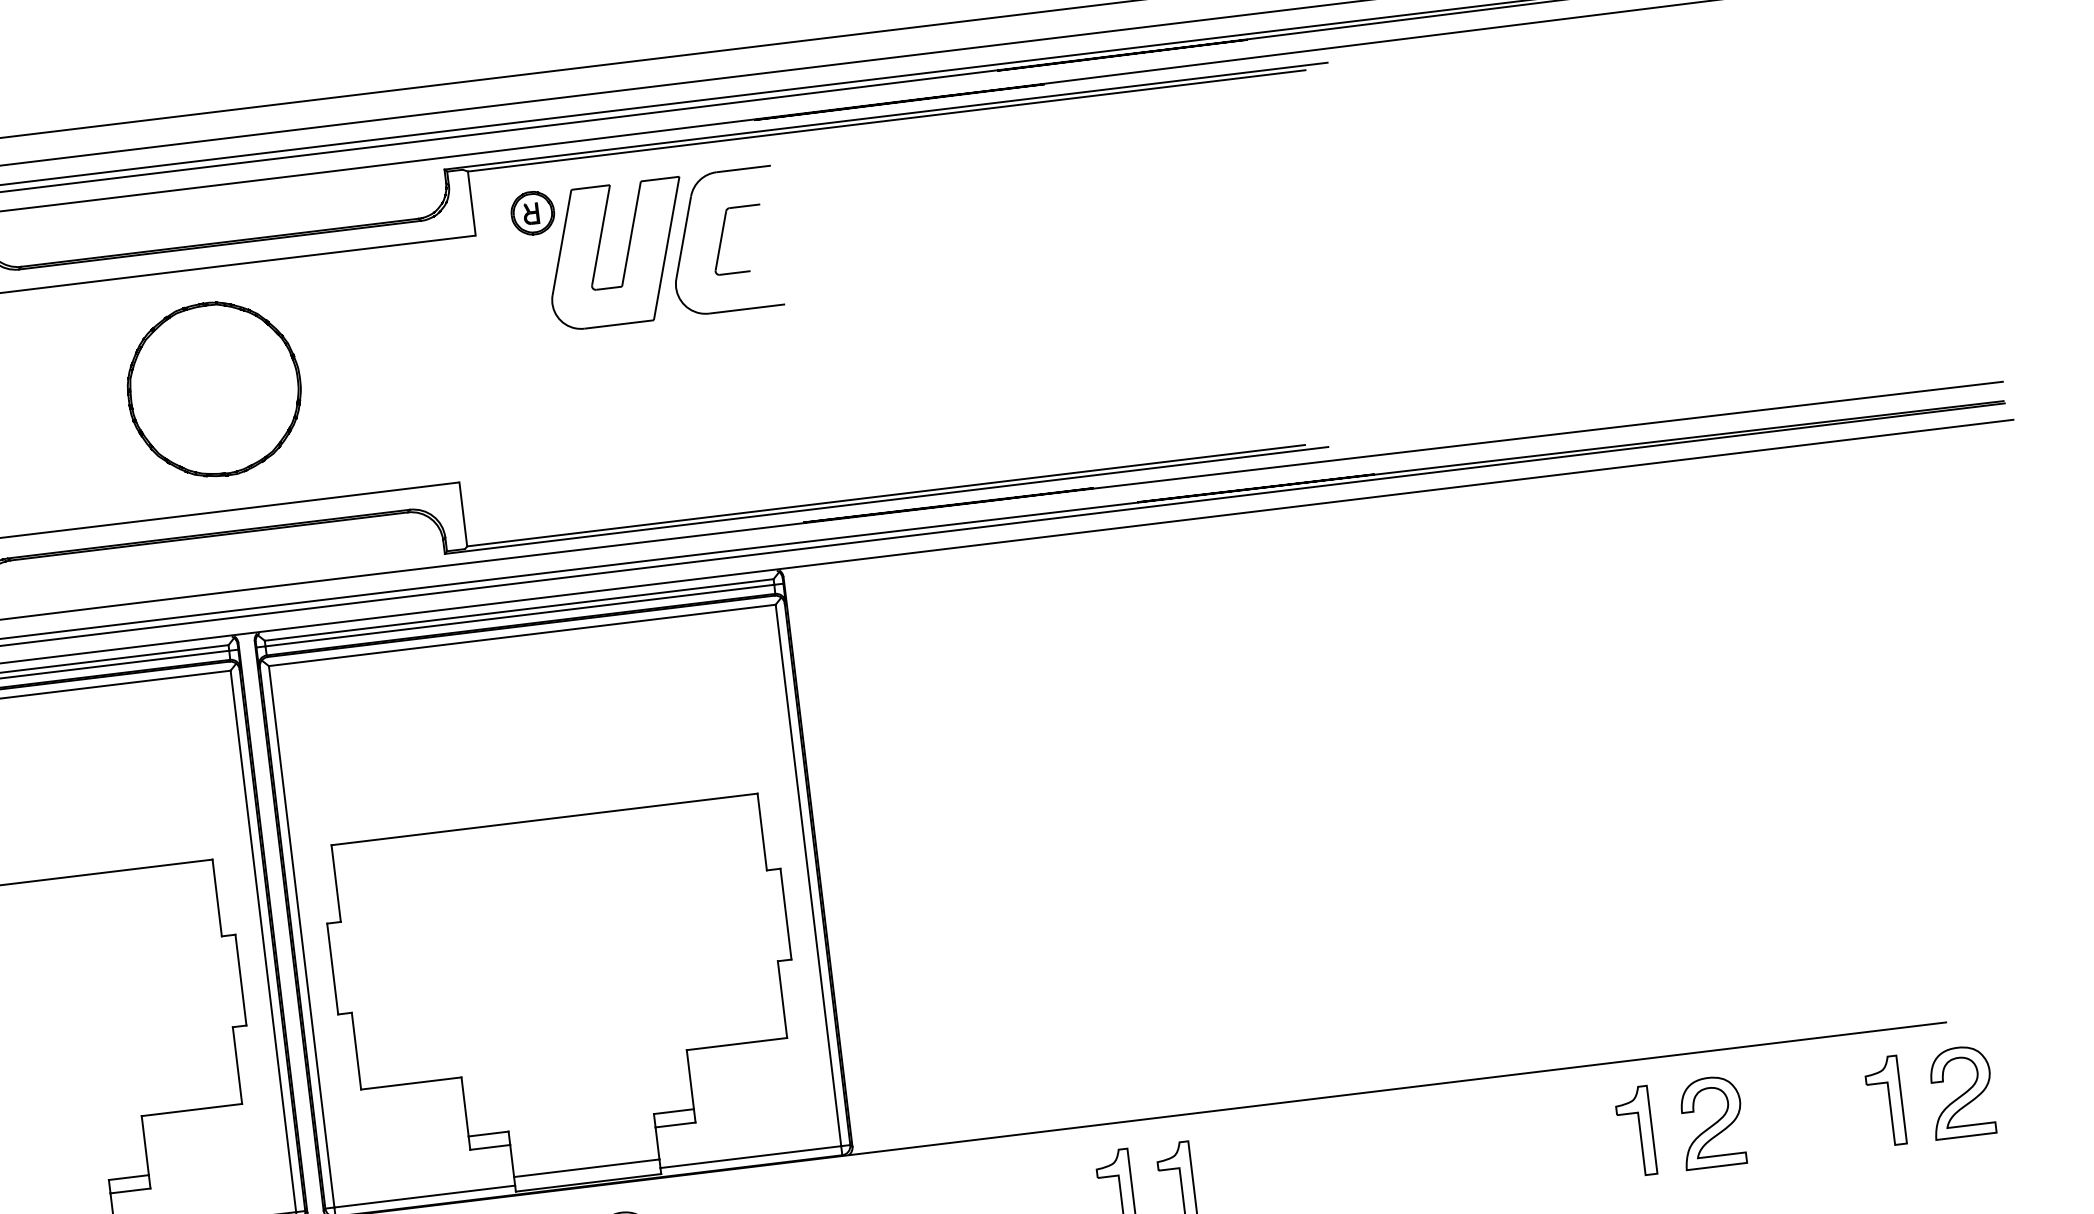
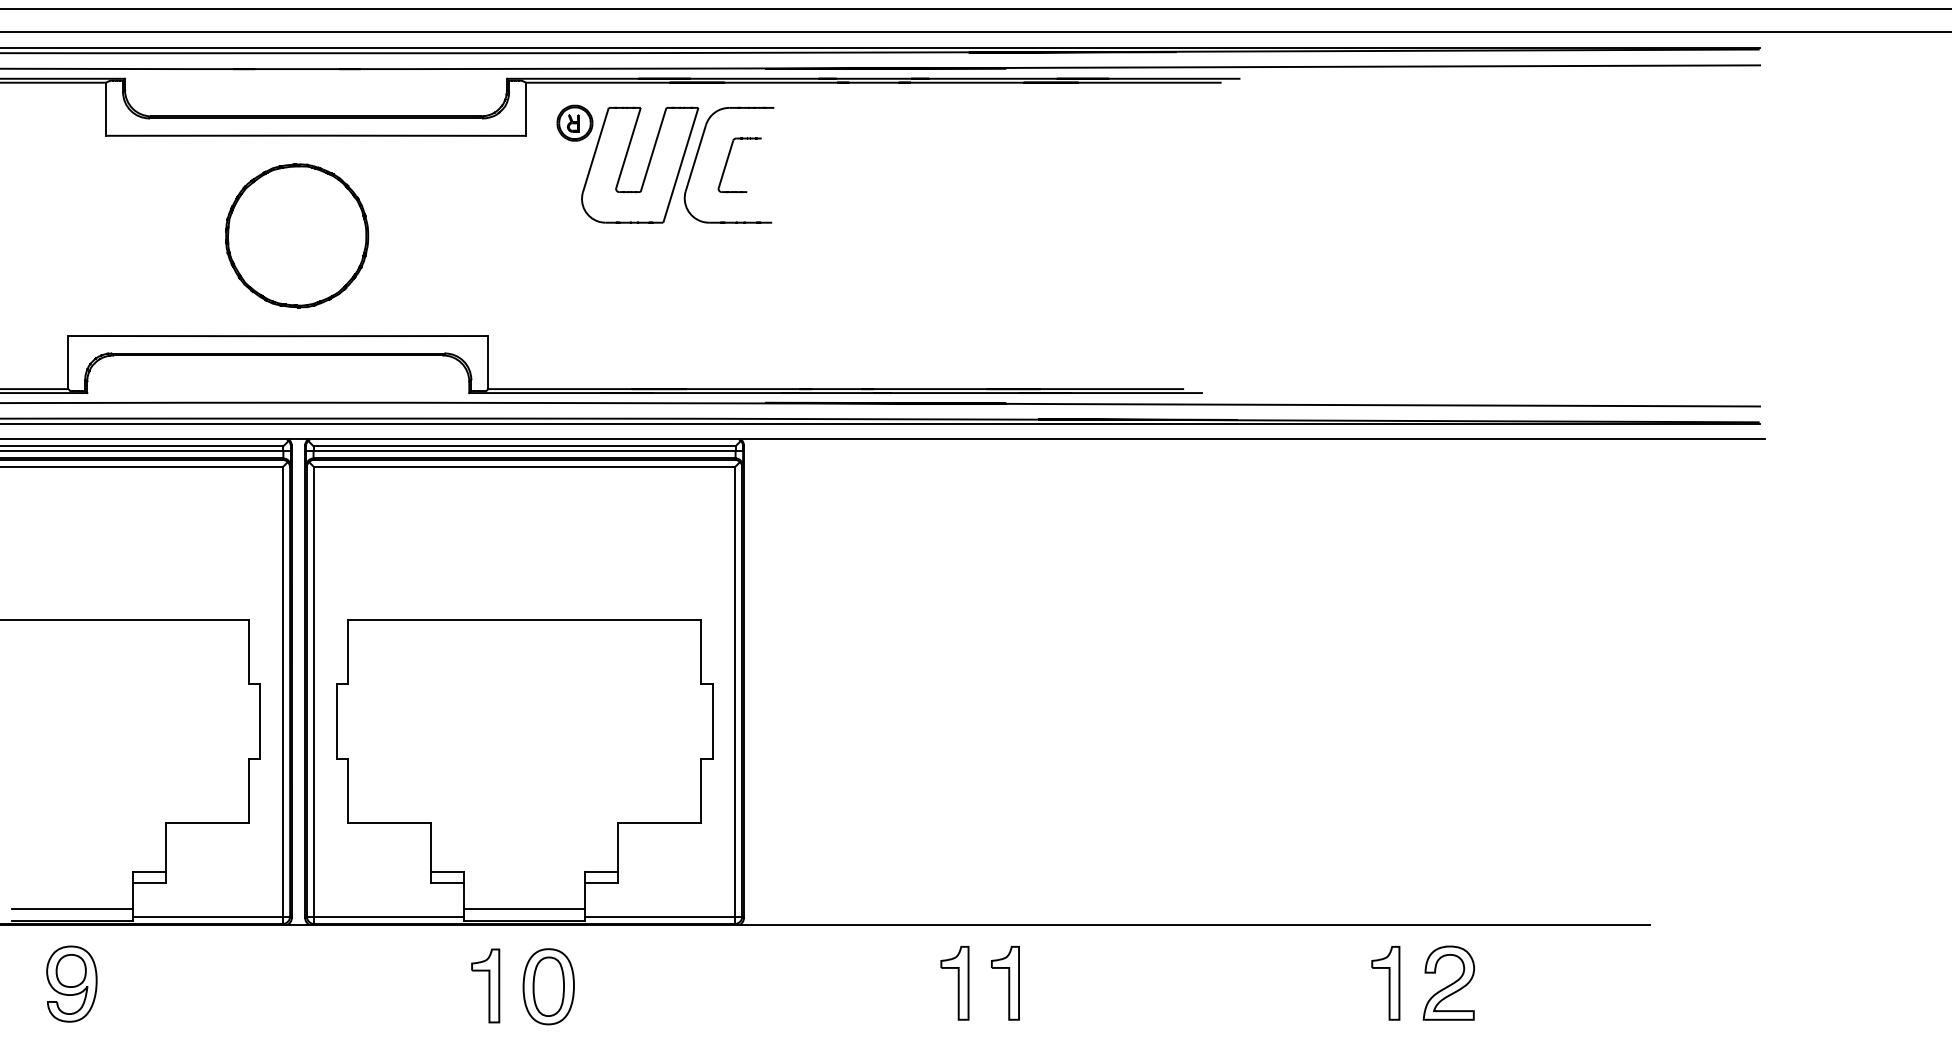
part: (1930, 1084) -> (1631, 973), removed

